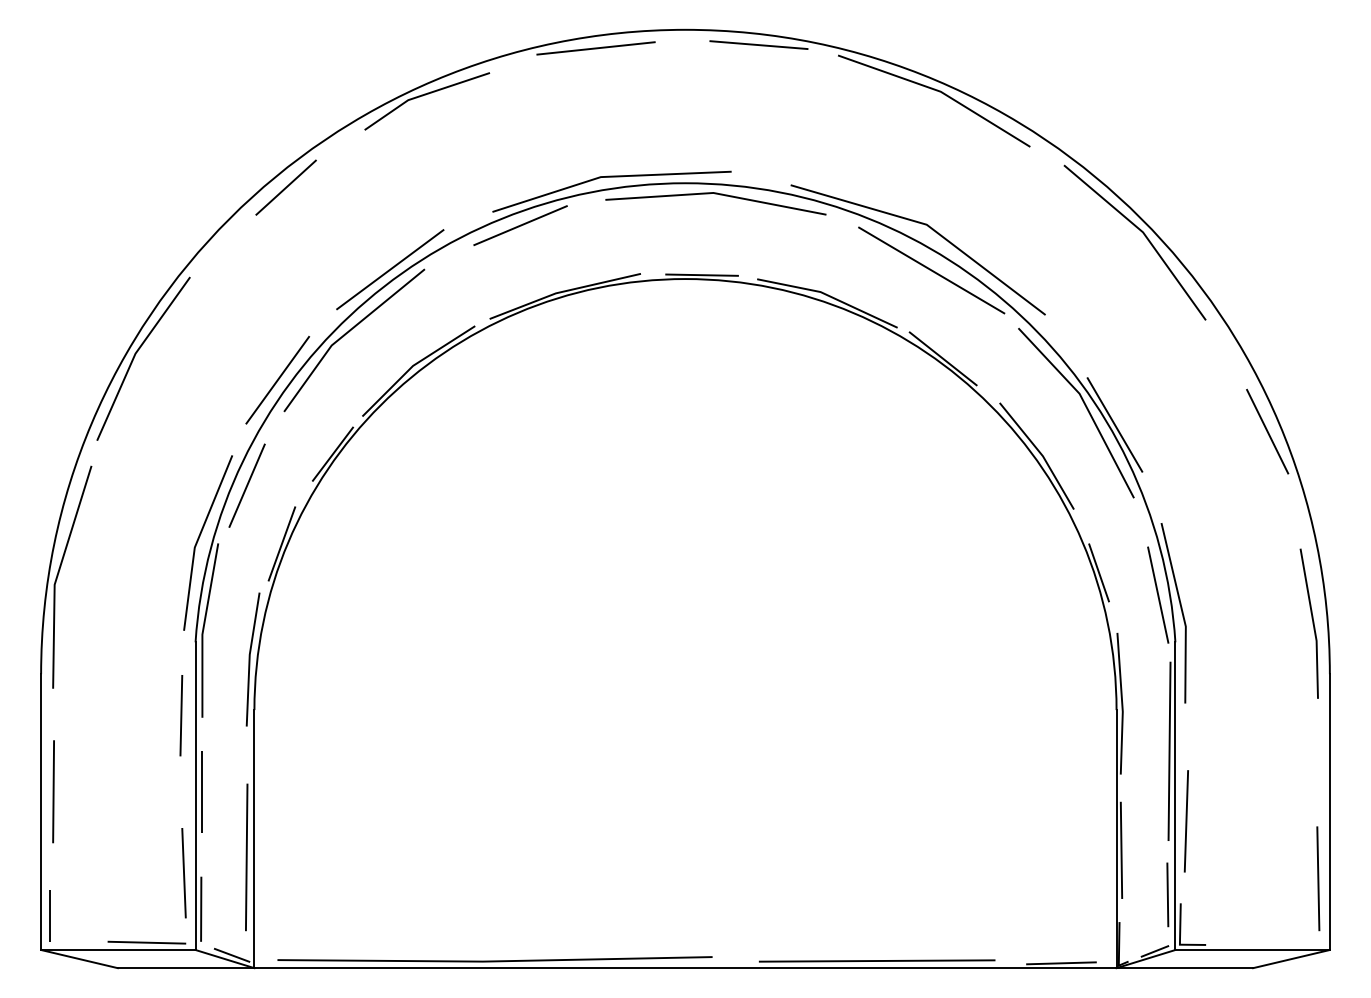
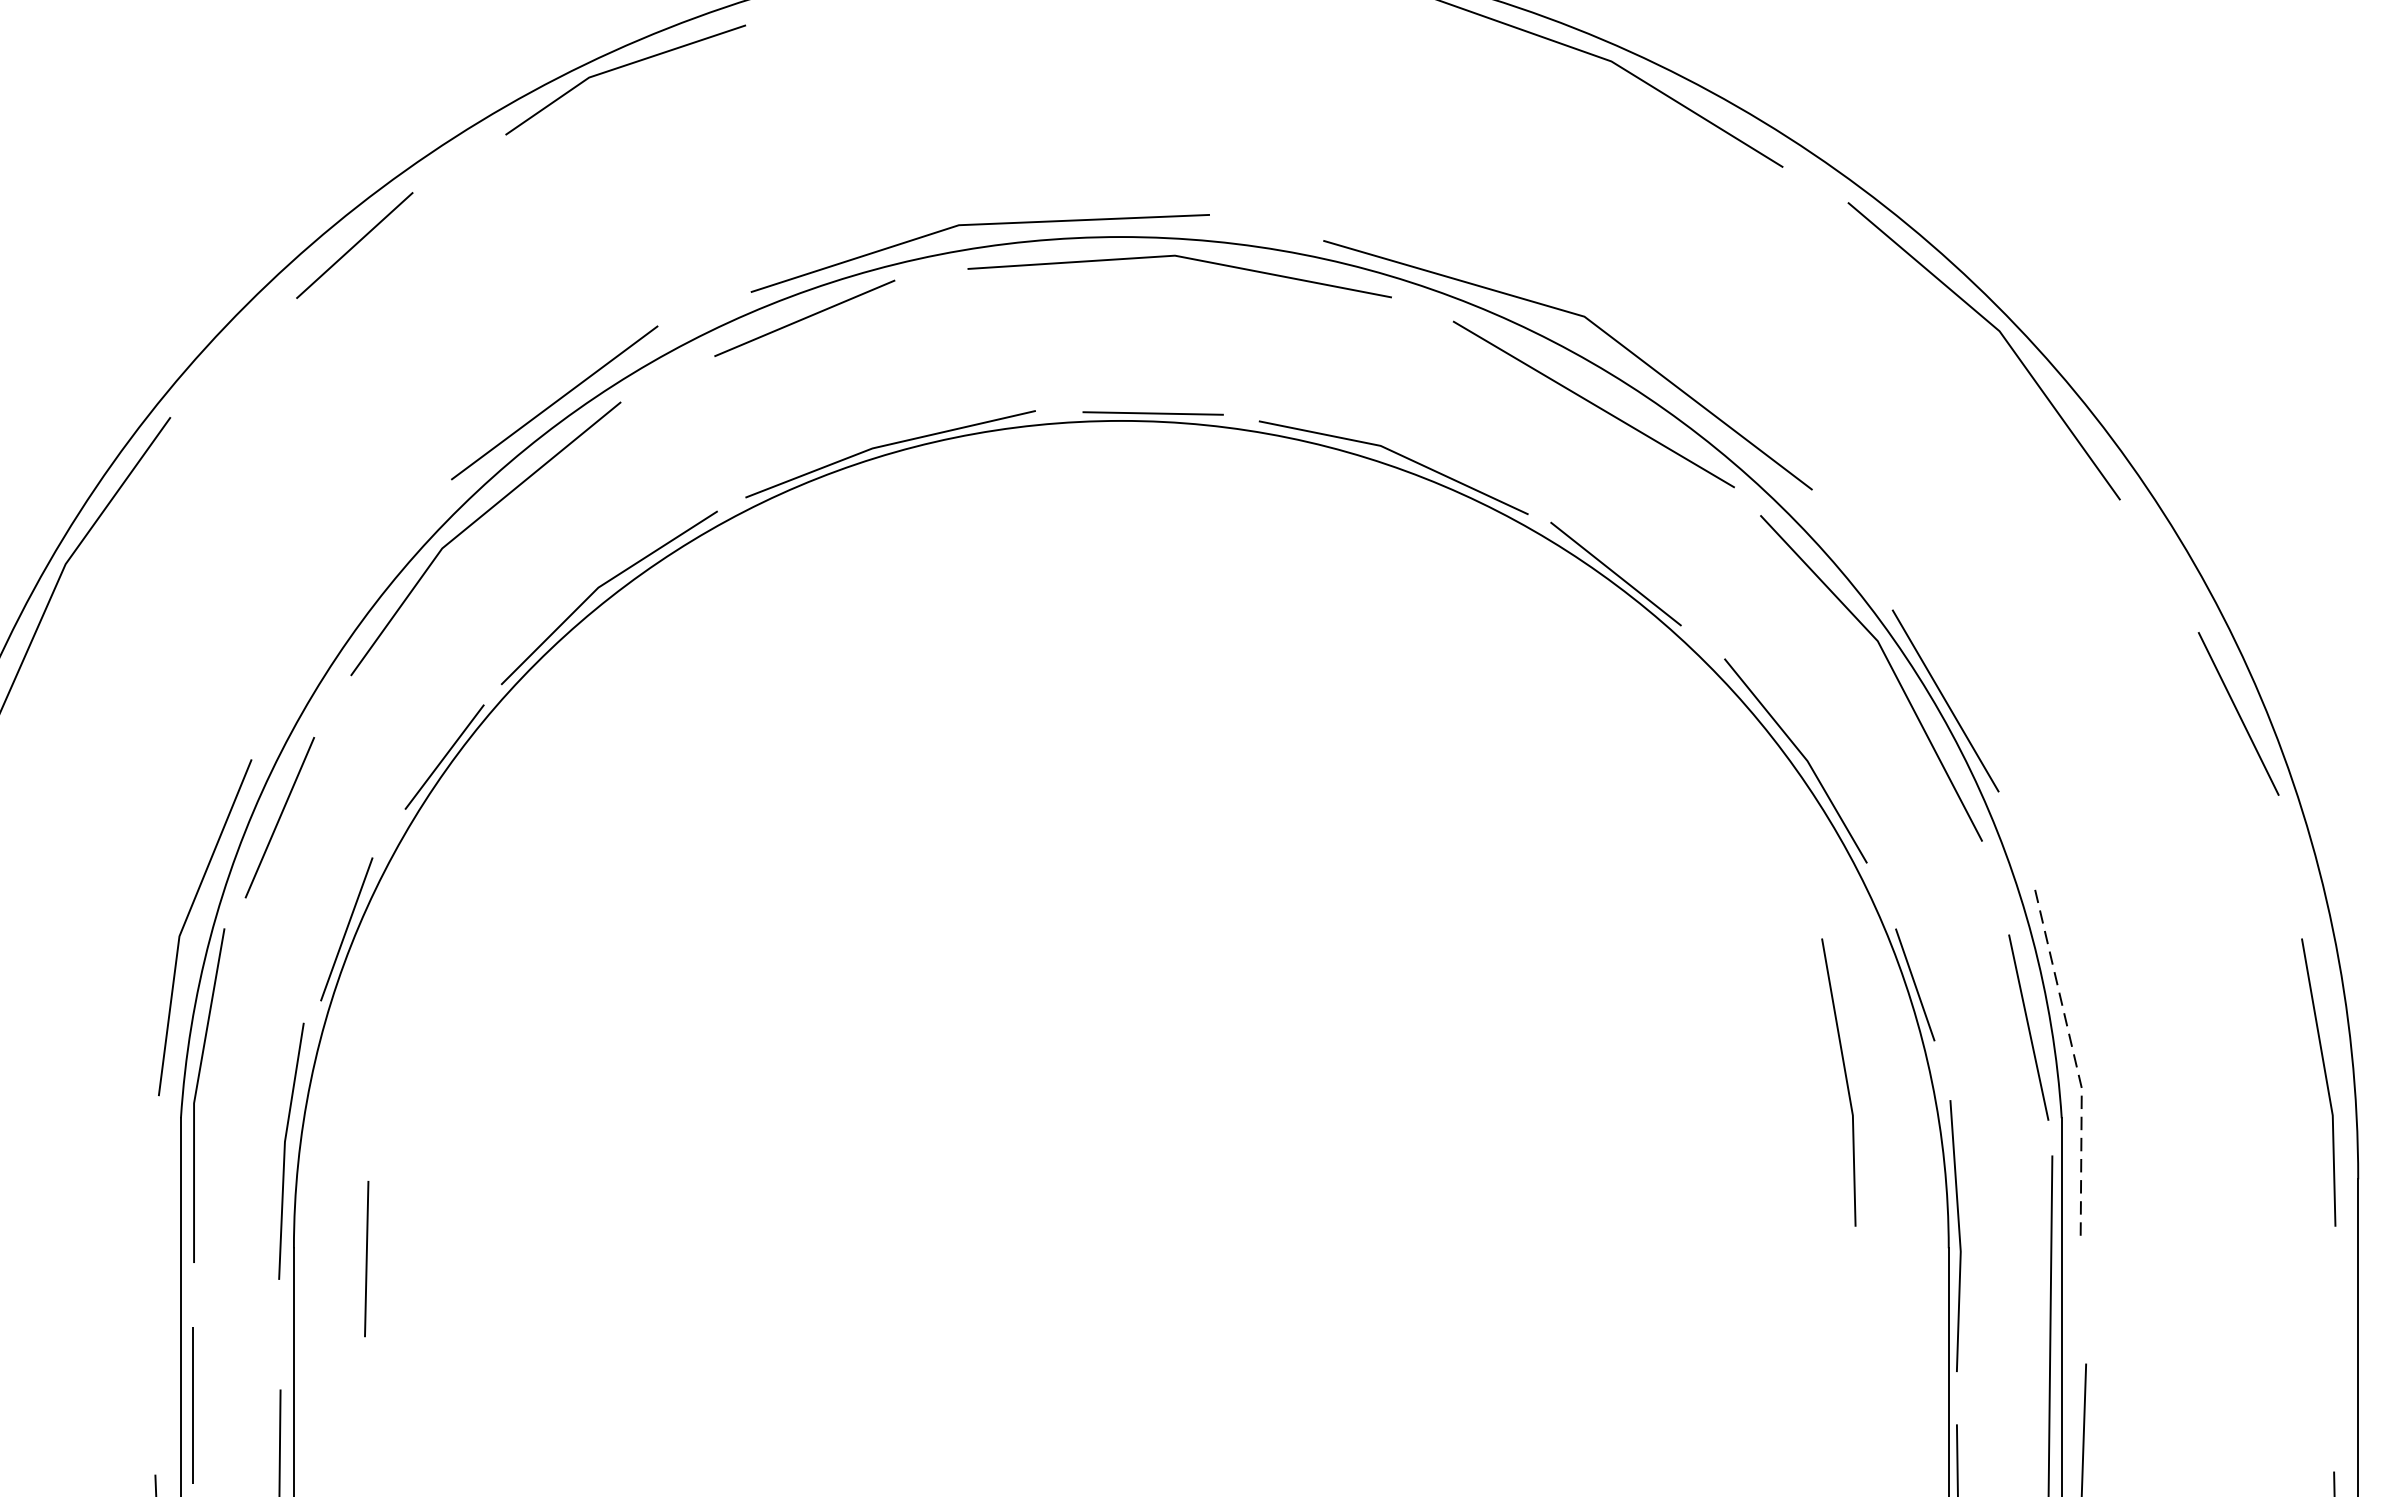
line: (277, 380) -> (338, 615), removed
line: (1182, 612) -> (2075, 1060), solid -> dashed
line: (1062, 623) -> (1844, 1082), added
line: (181, 715) -> (366, 1258), moved

